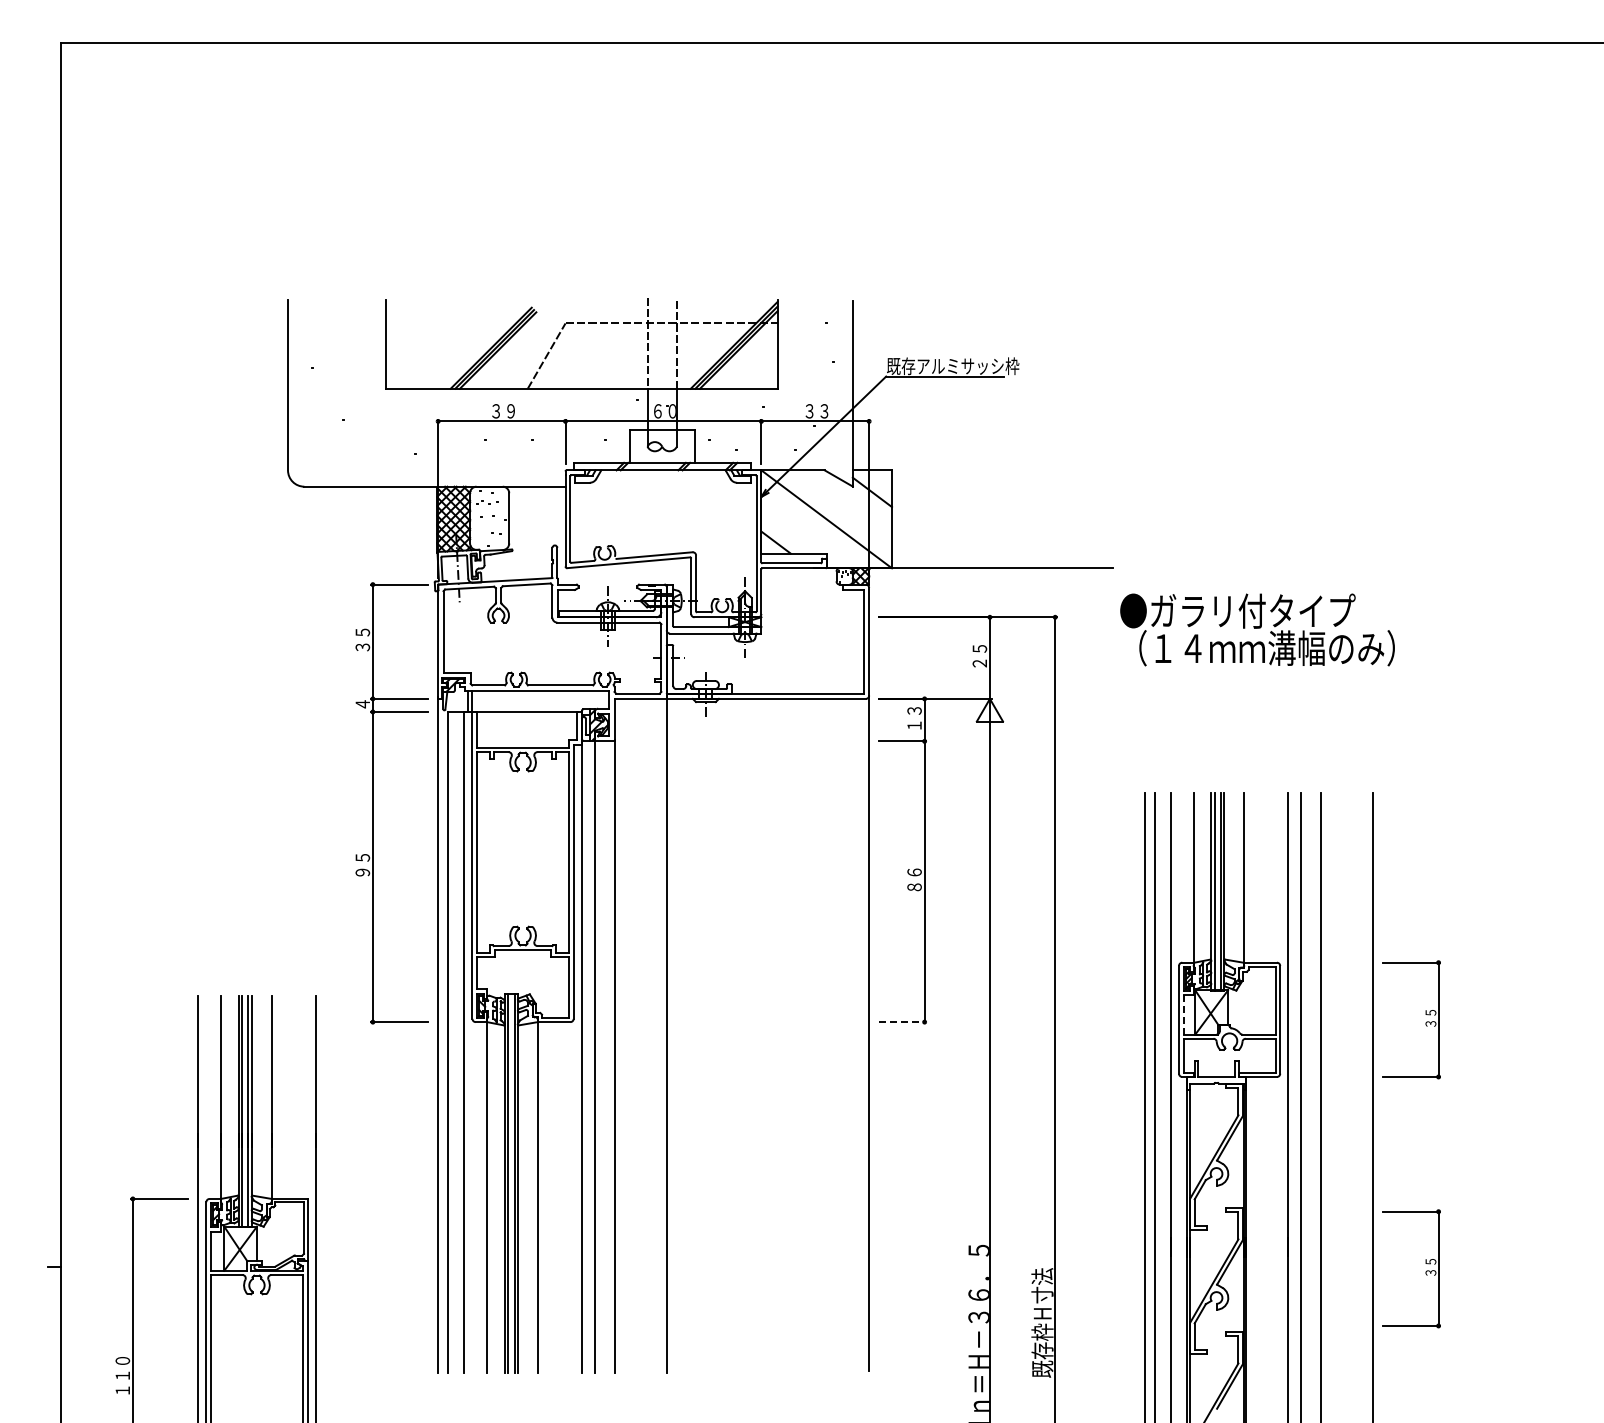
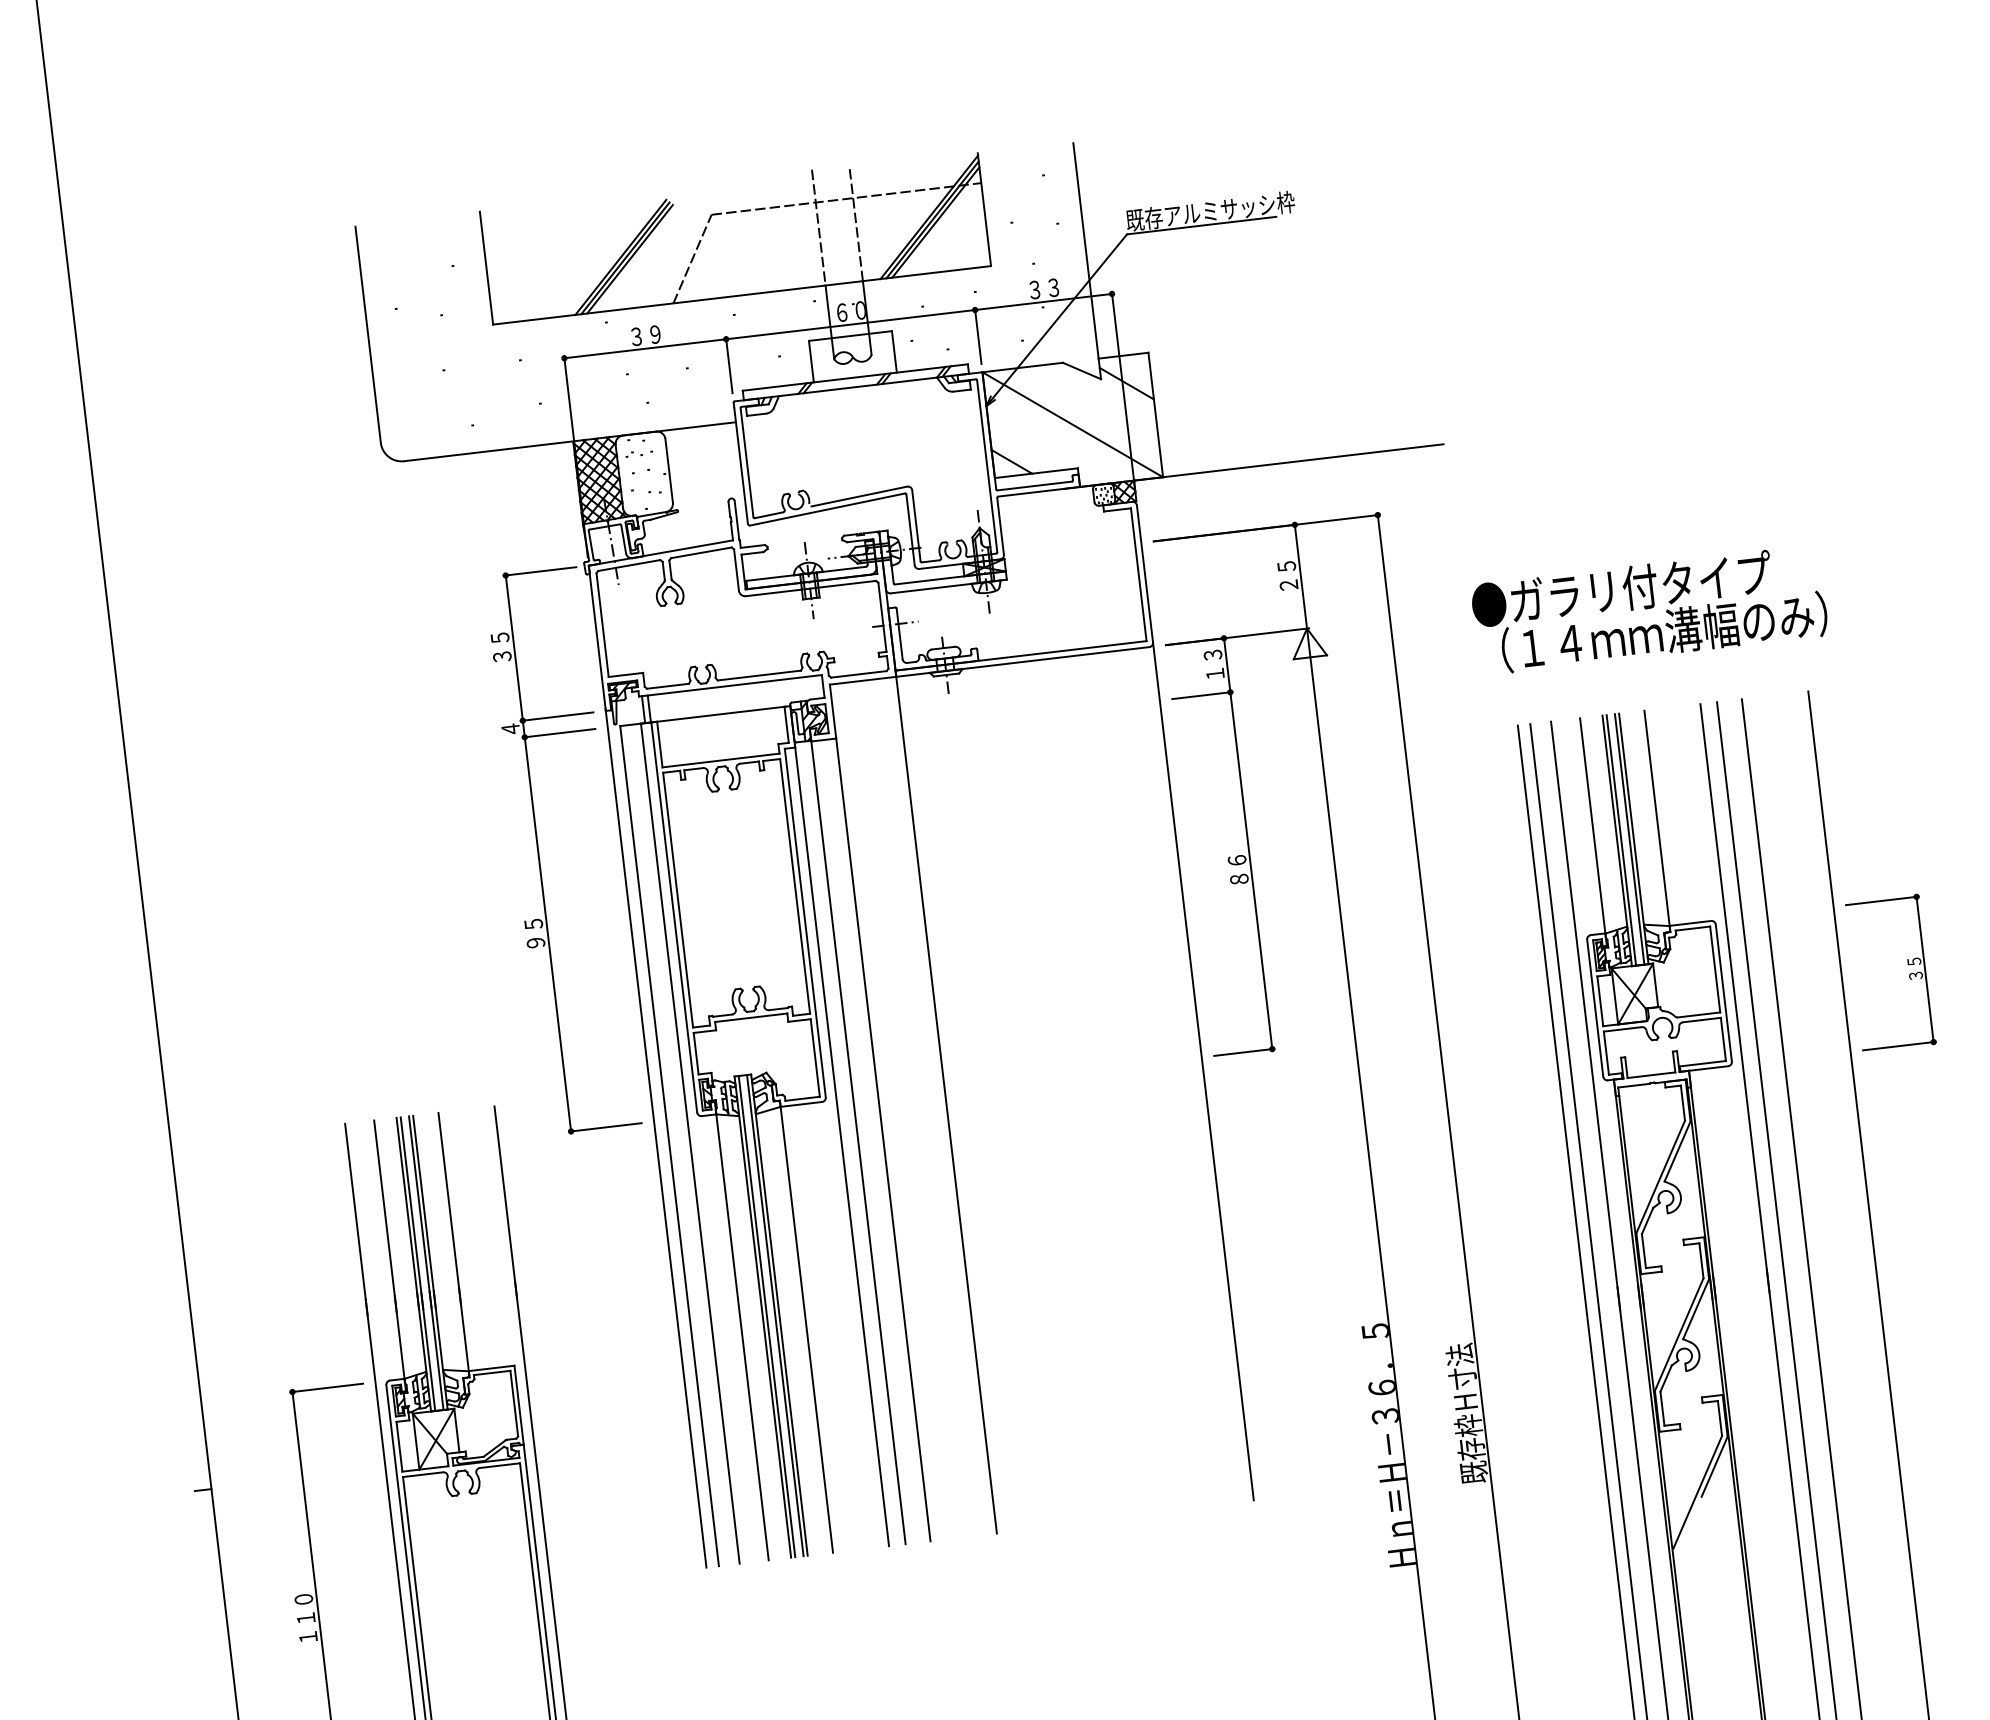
text: (1257, 629) -> (1649, 609), moved
line: (1183, 1014) -> (1600, 1000), dashed -> solid
line: (902, 1022) -> (1244, 1052), dashed -> solid
part: (1425, 1271) -> (1946, 1291), removed

